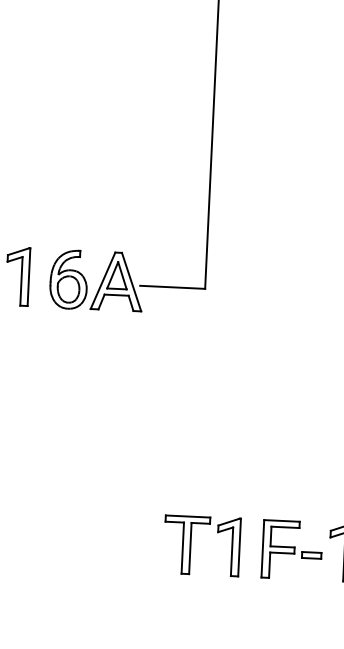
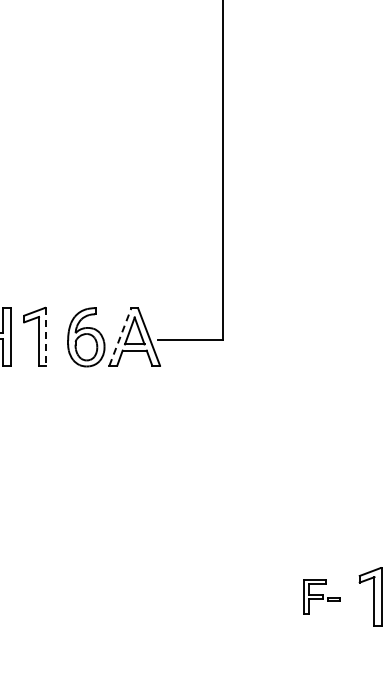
line: (29, 276) -> (46, 336), solid -> dashed
line: (103, 280) -> (120, 336), solid -> dashed
part: (190, 544) -> (220, 596), removed
part: (291, 549) -> (321, 596), size x0.6

